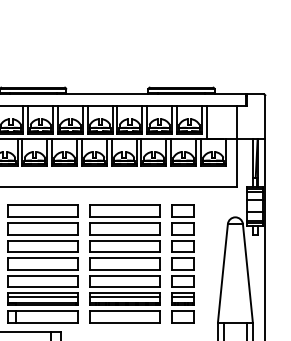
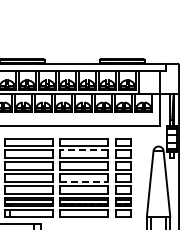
line: (125, 223) -> (84, 150), solid -> dashed
line: (125, 269) -> (84, 181), solid -> dashed

